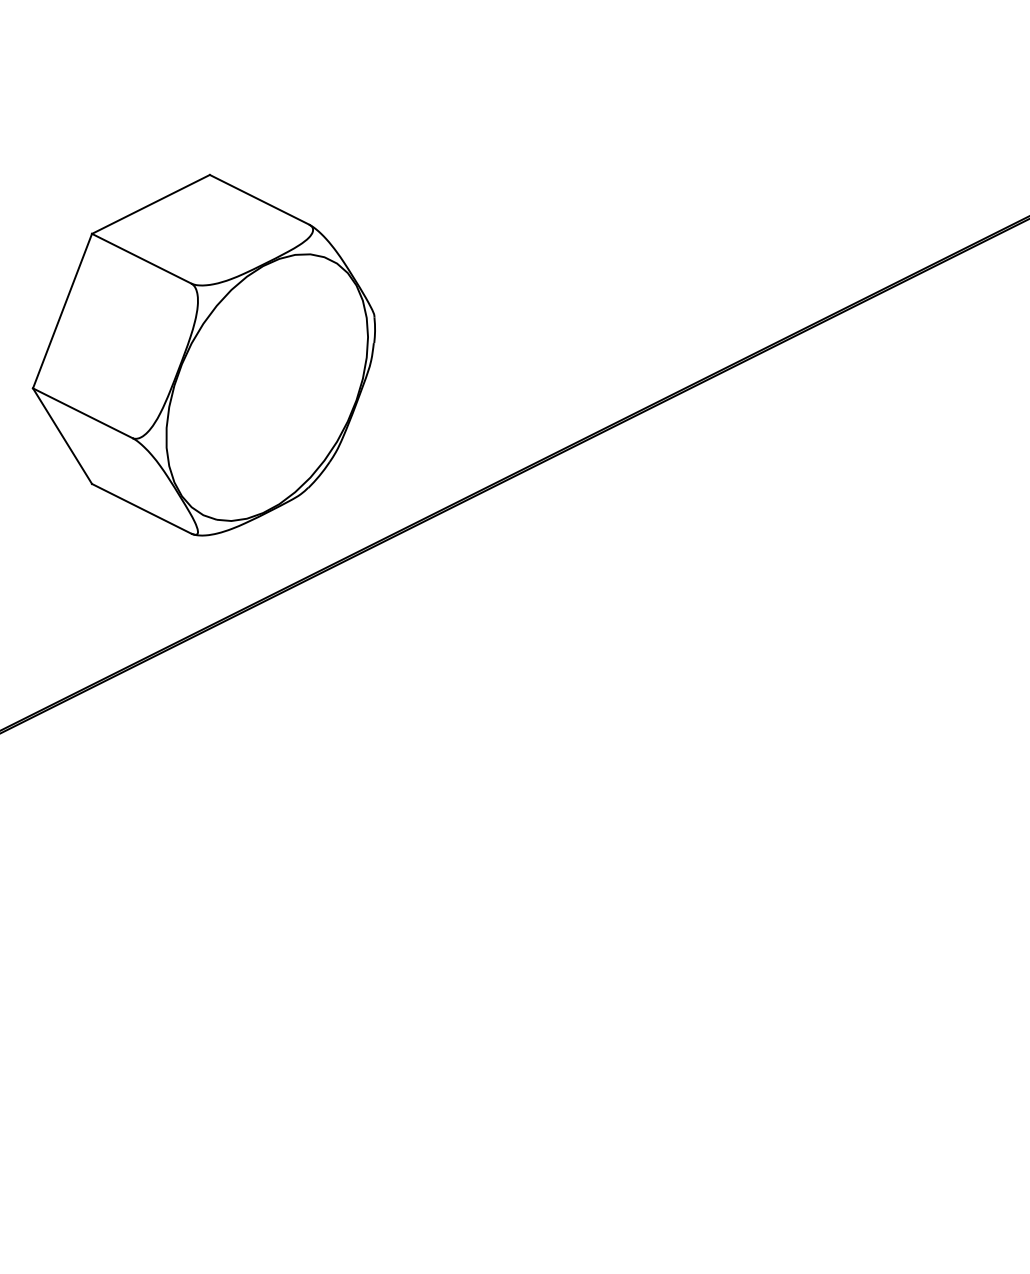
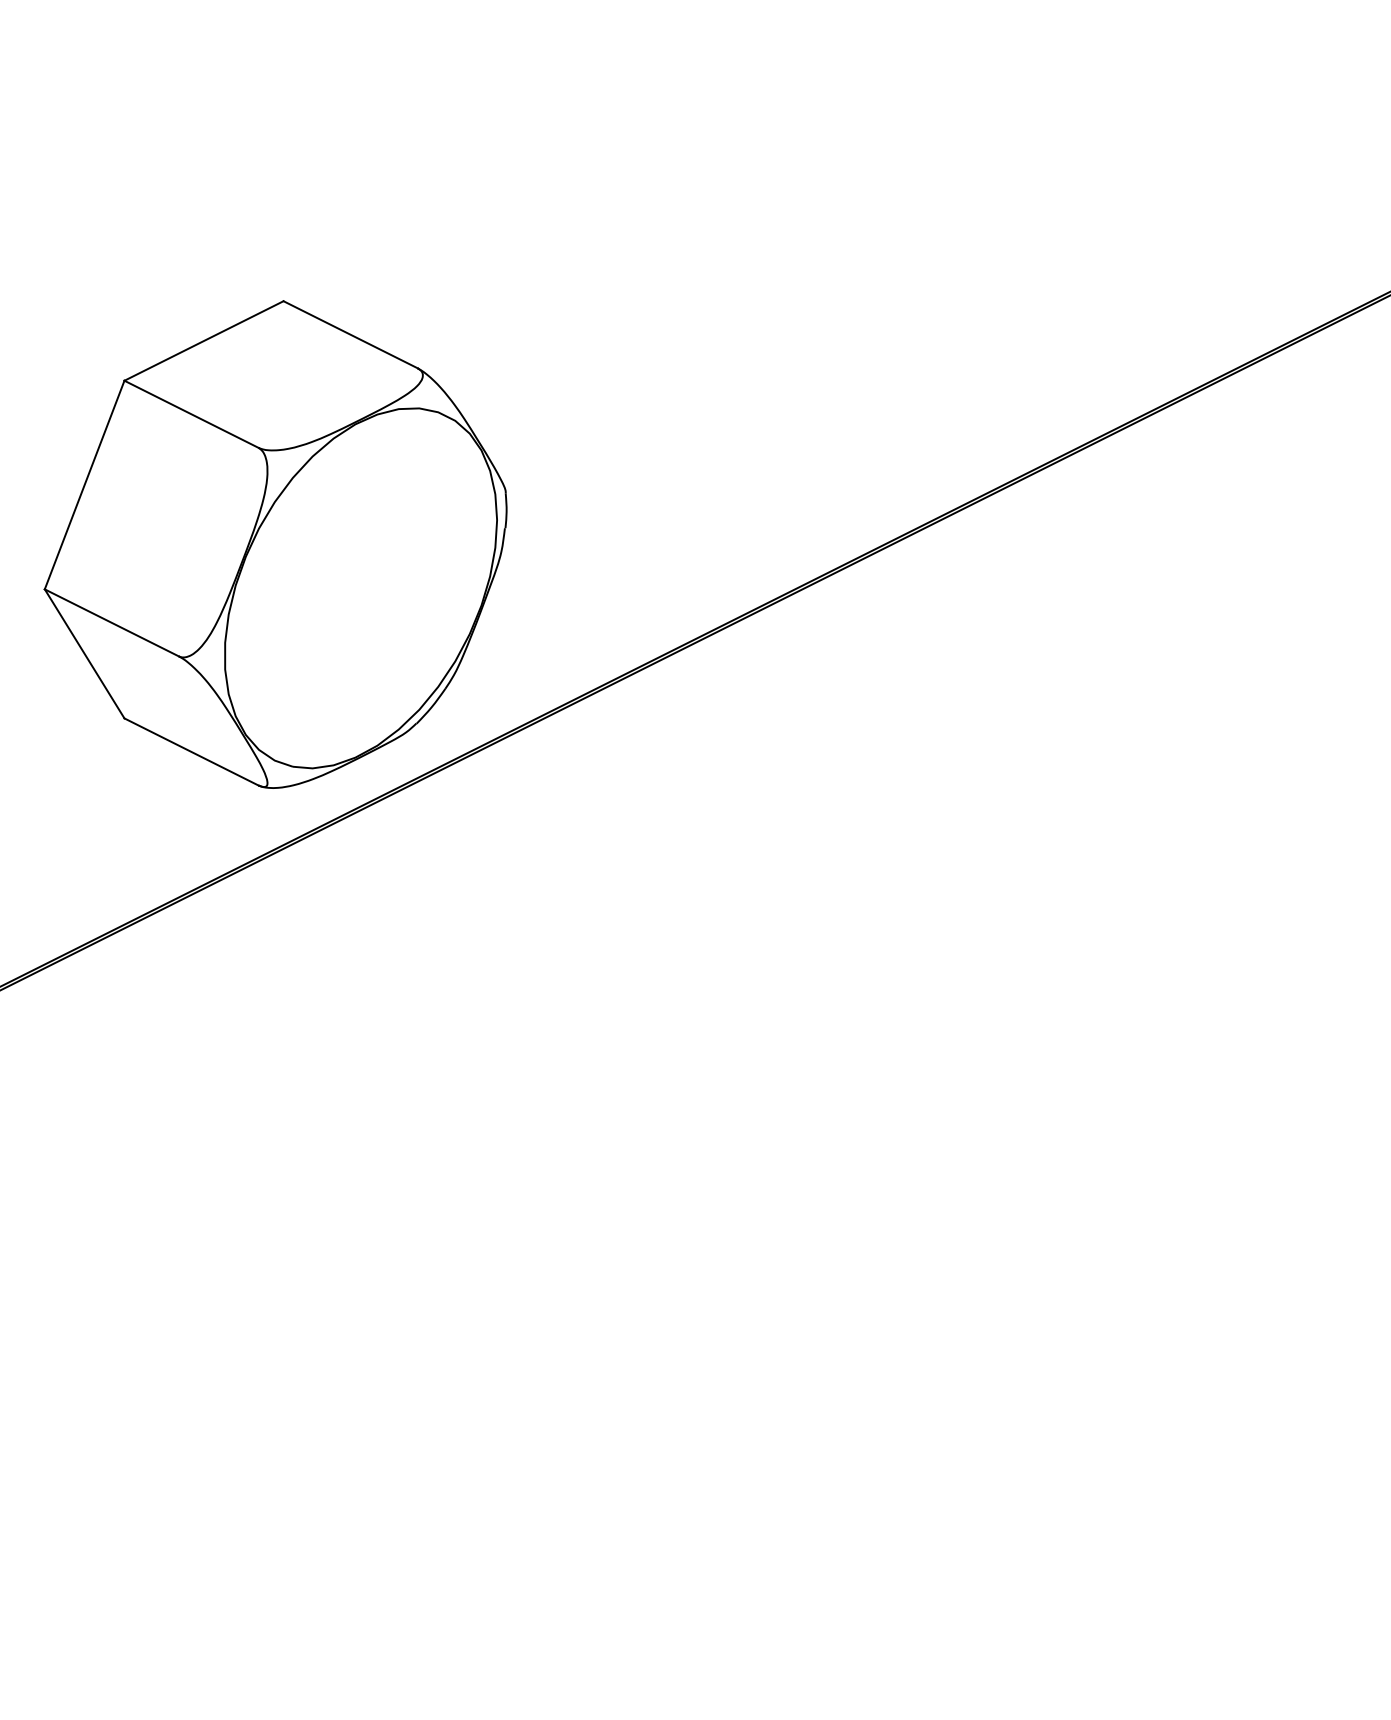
part: (203, 355) -> (275, 544), moved

